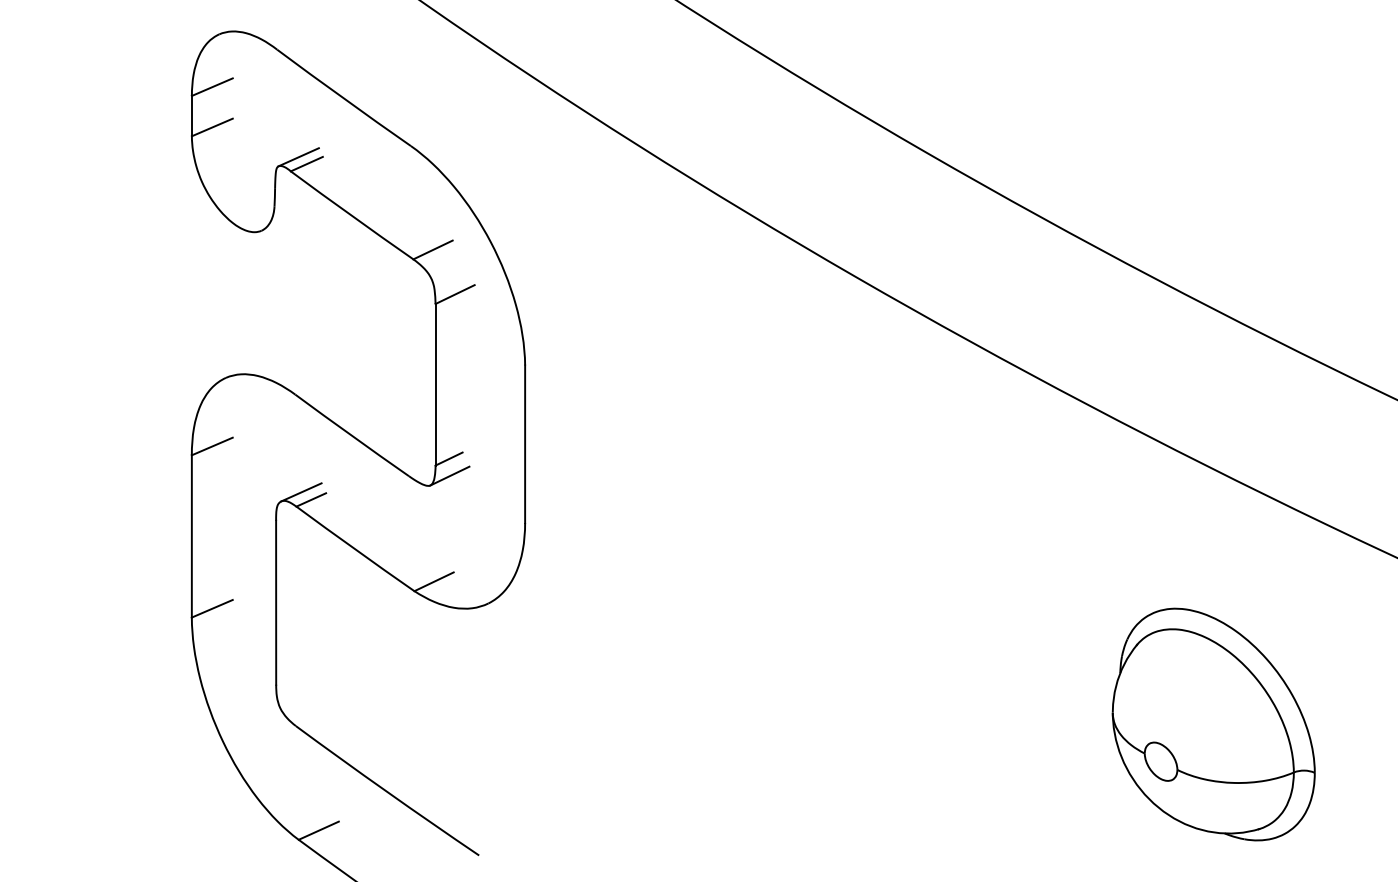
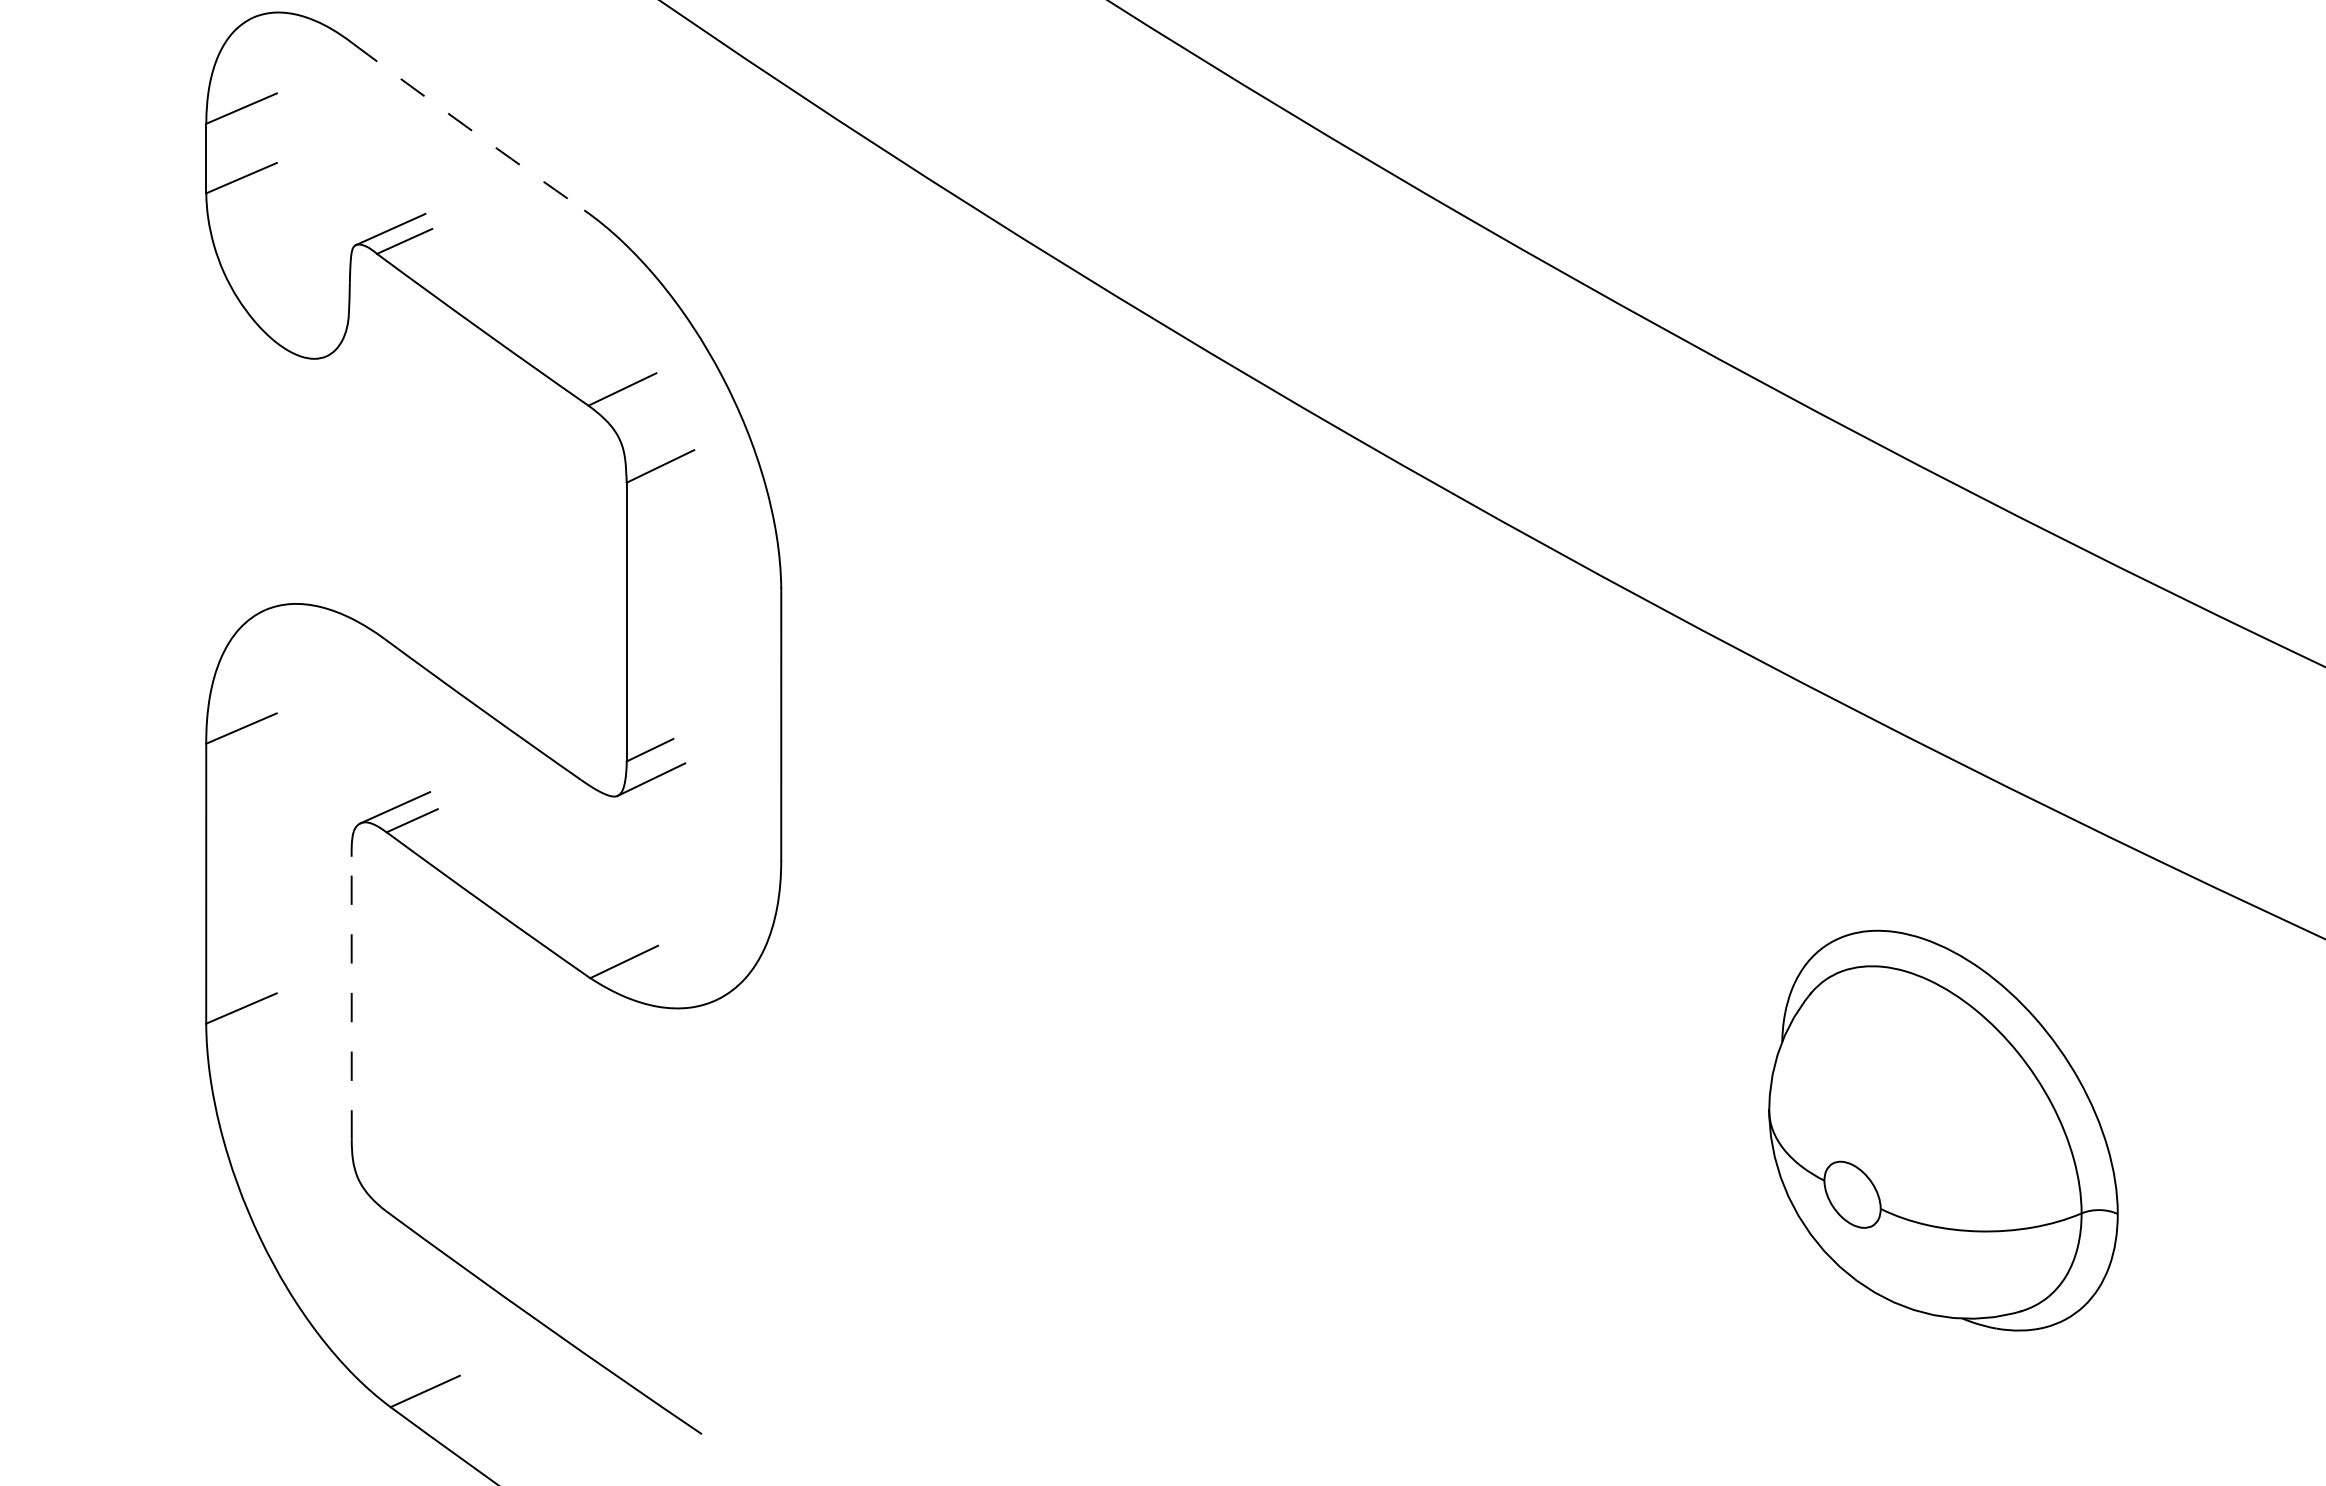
arc: (343, 98) -> (467, 128), solid -> dashed
line: (276, 602) -> (352, 997), solid -> dashed
part: (1213, 724) -> (1943, 1130), moved

